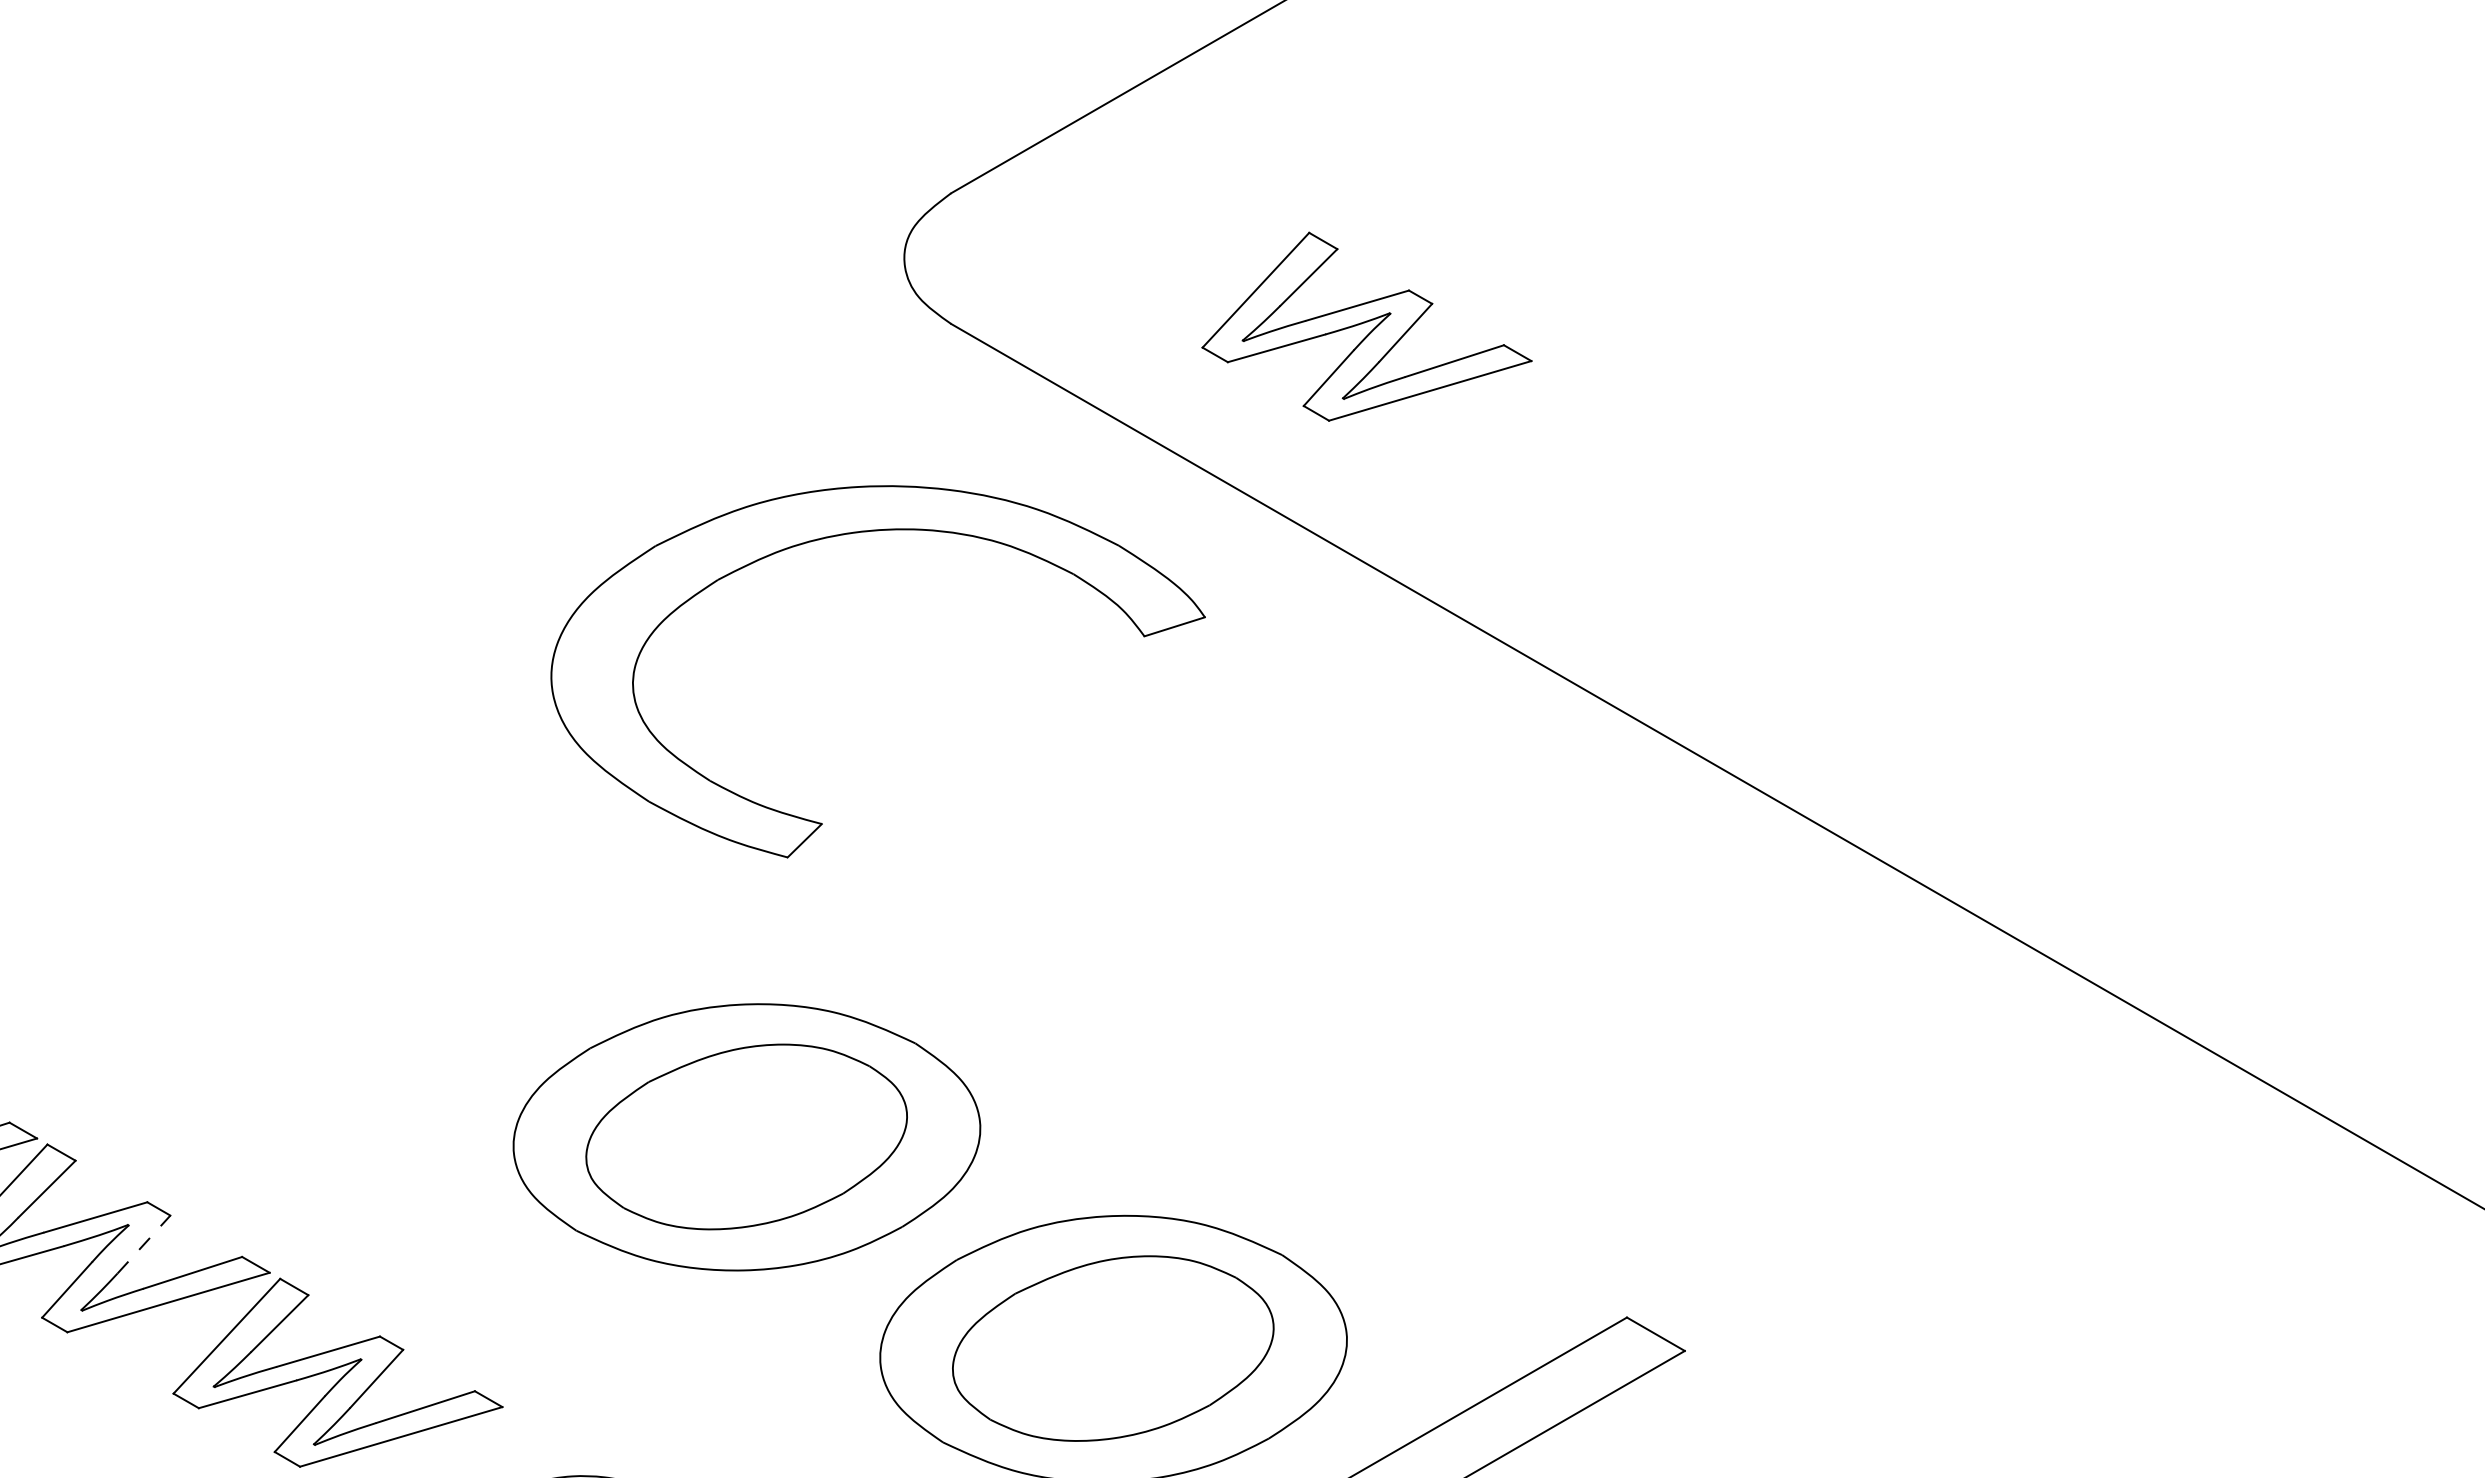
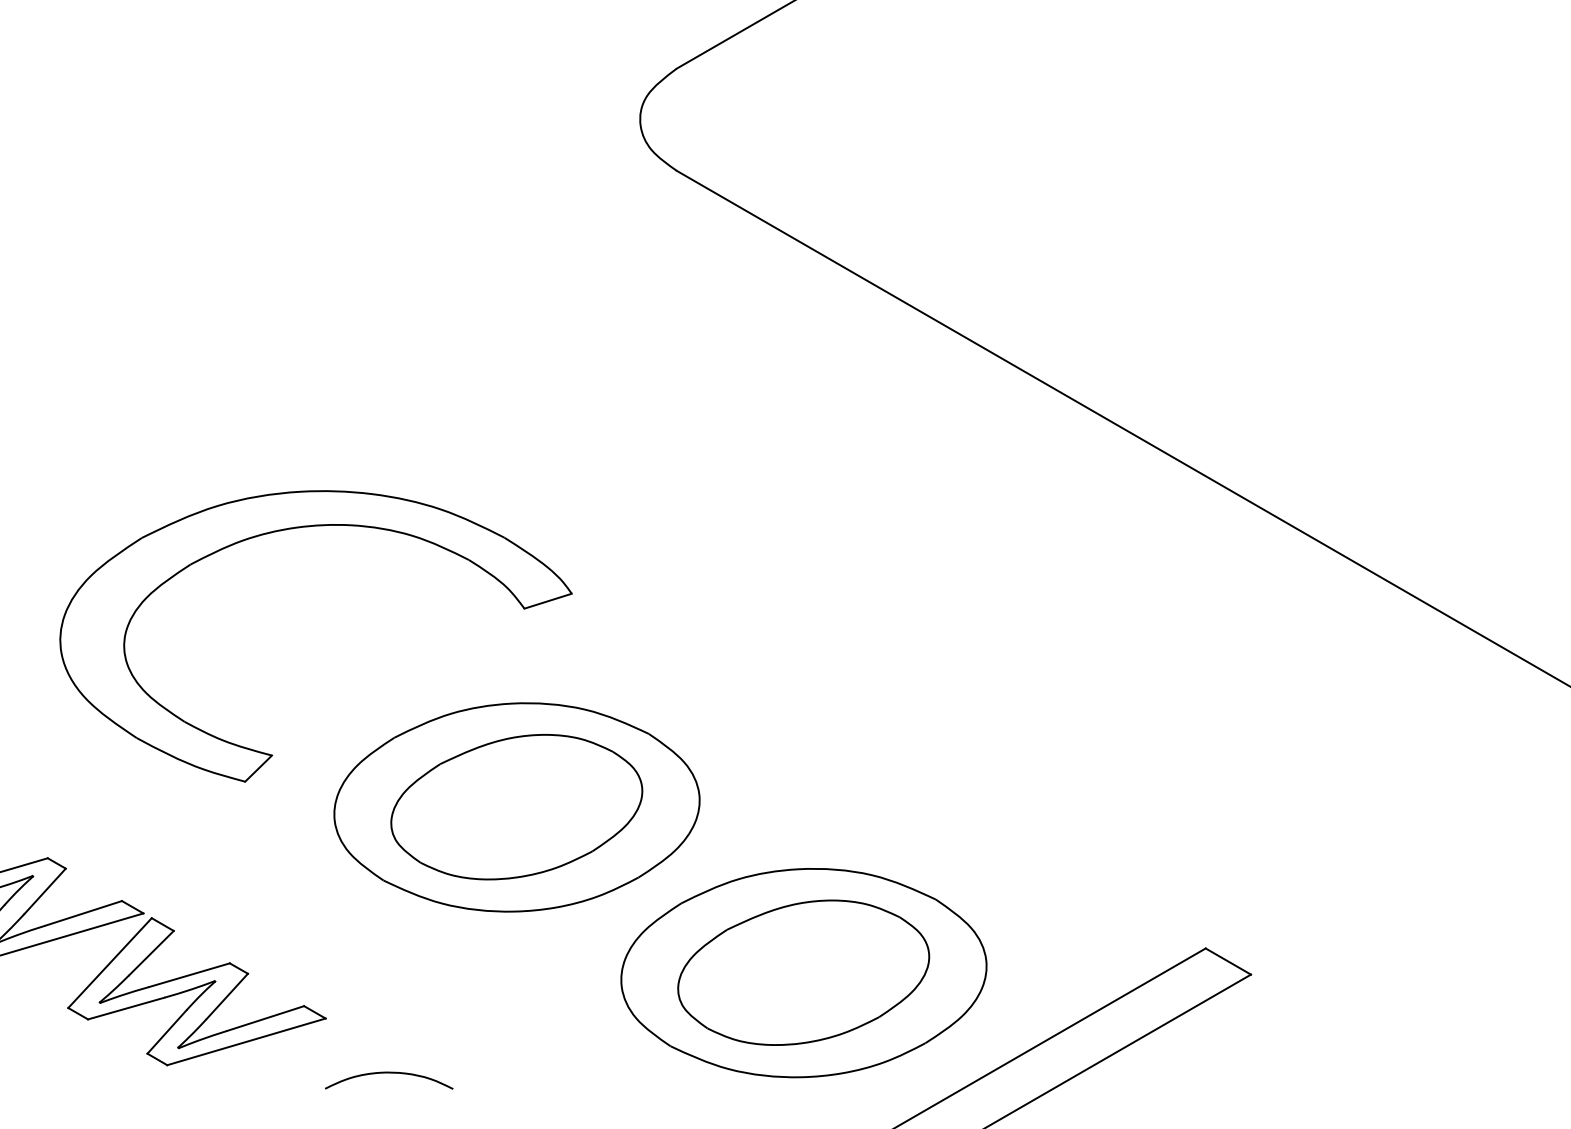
part: (1366, 326) -> (1001, 172), removed
part: (867, 532) -> (307, 527), moved
line: (144, 1244) -> (45, 891), dashed -> solid

